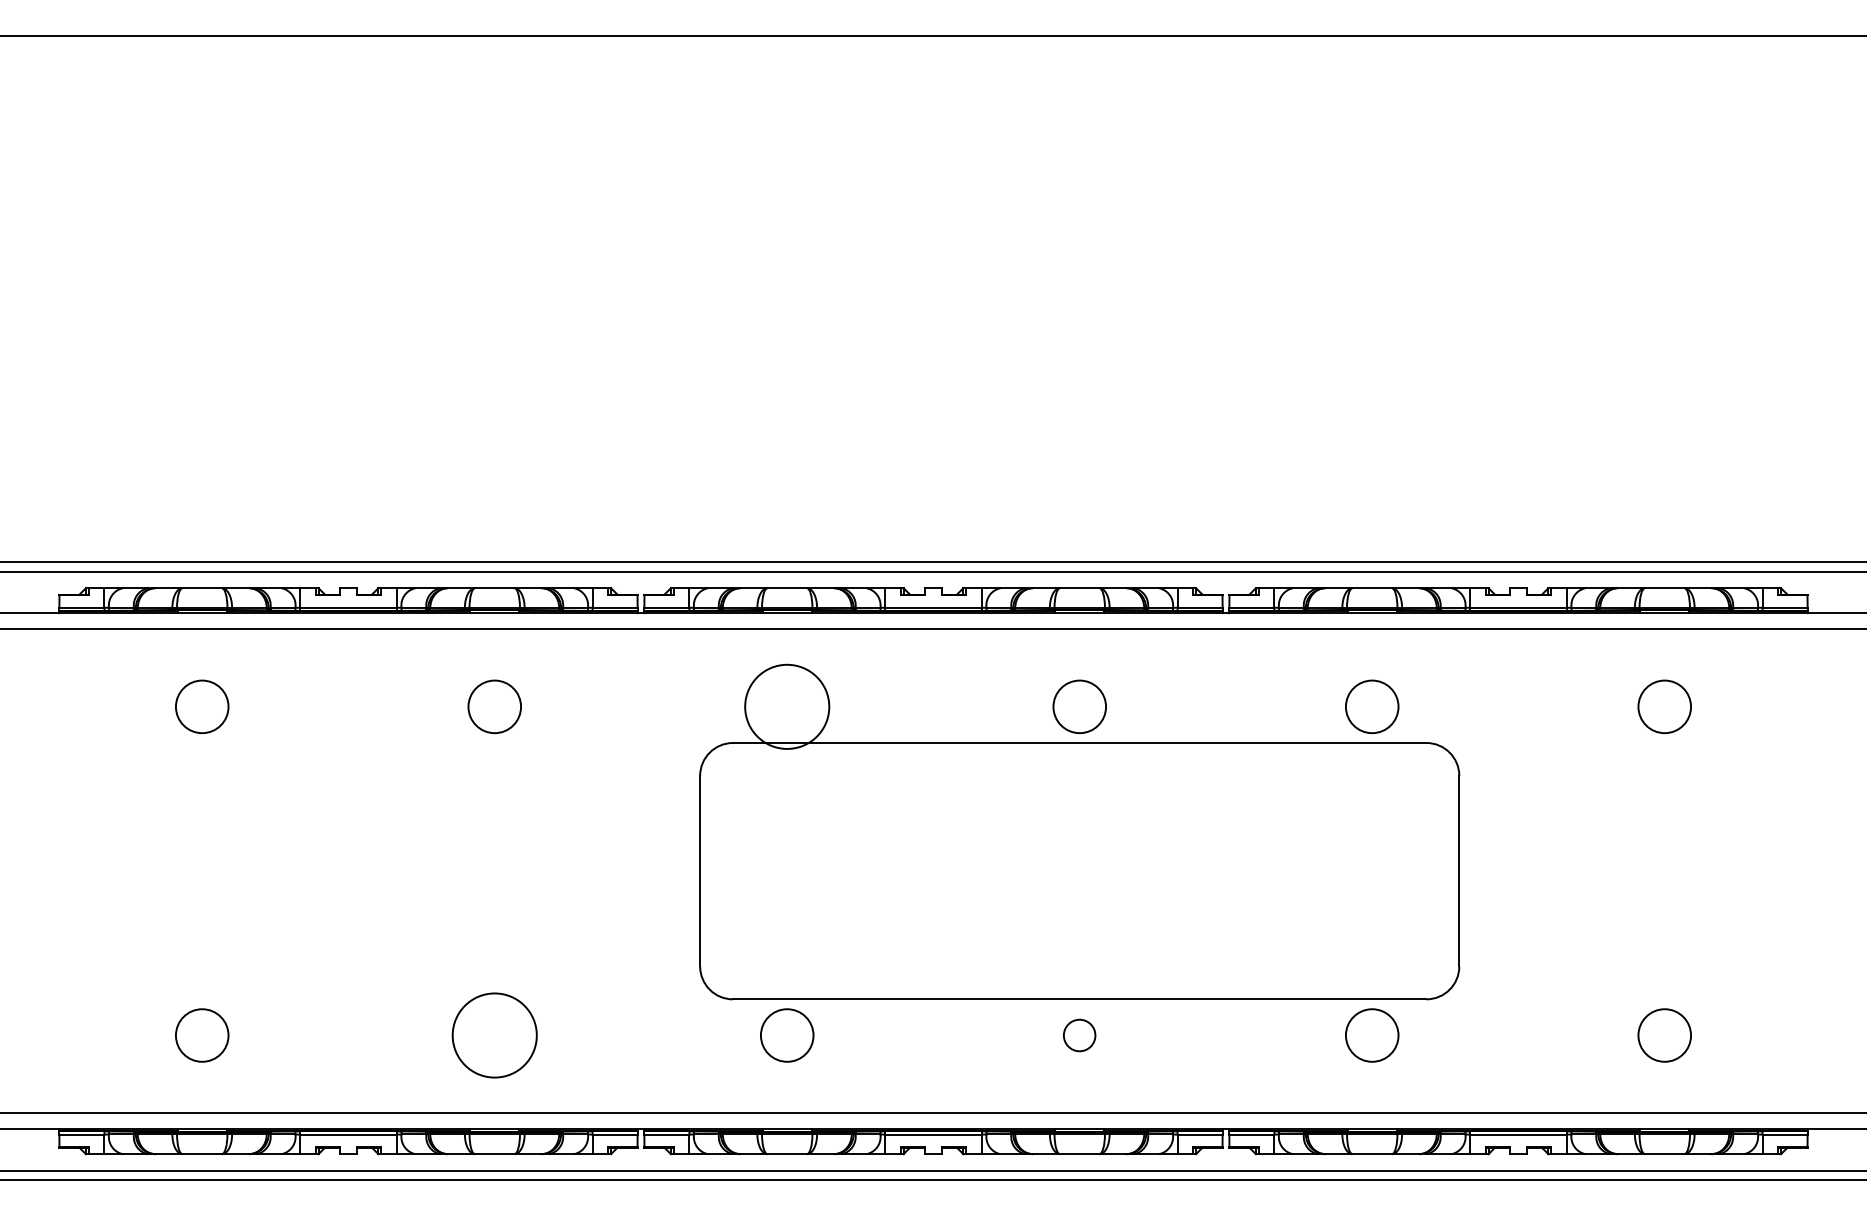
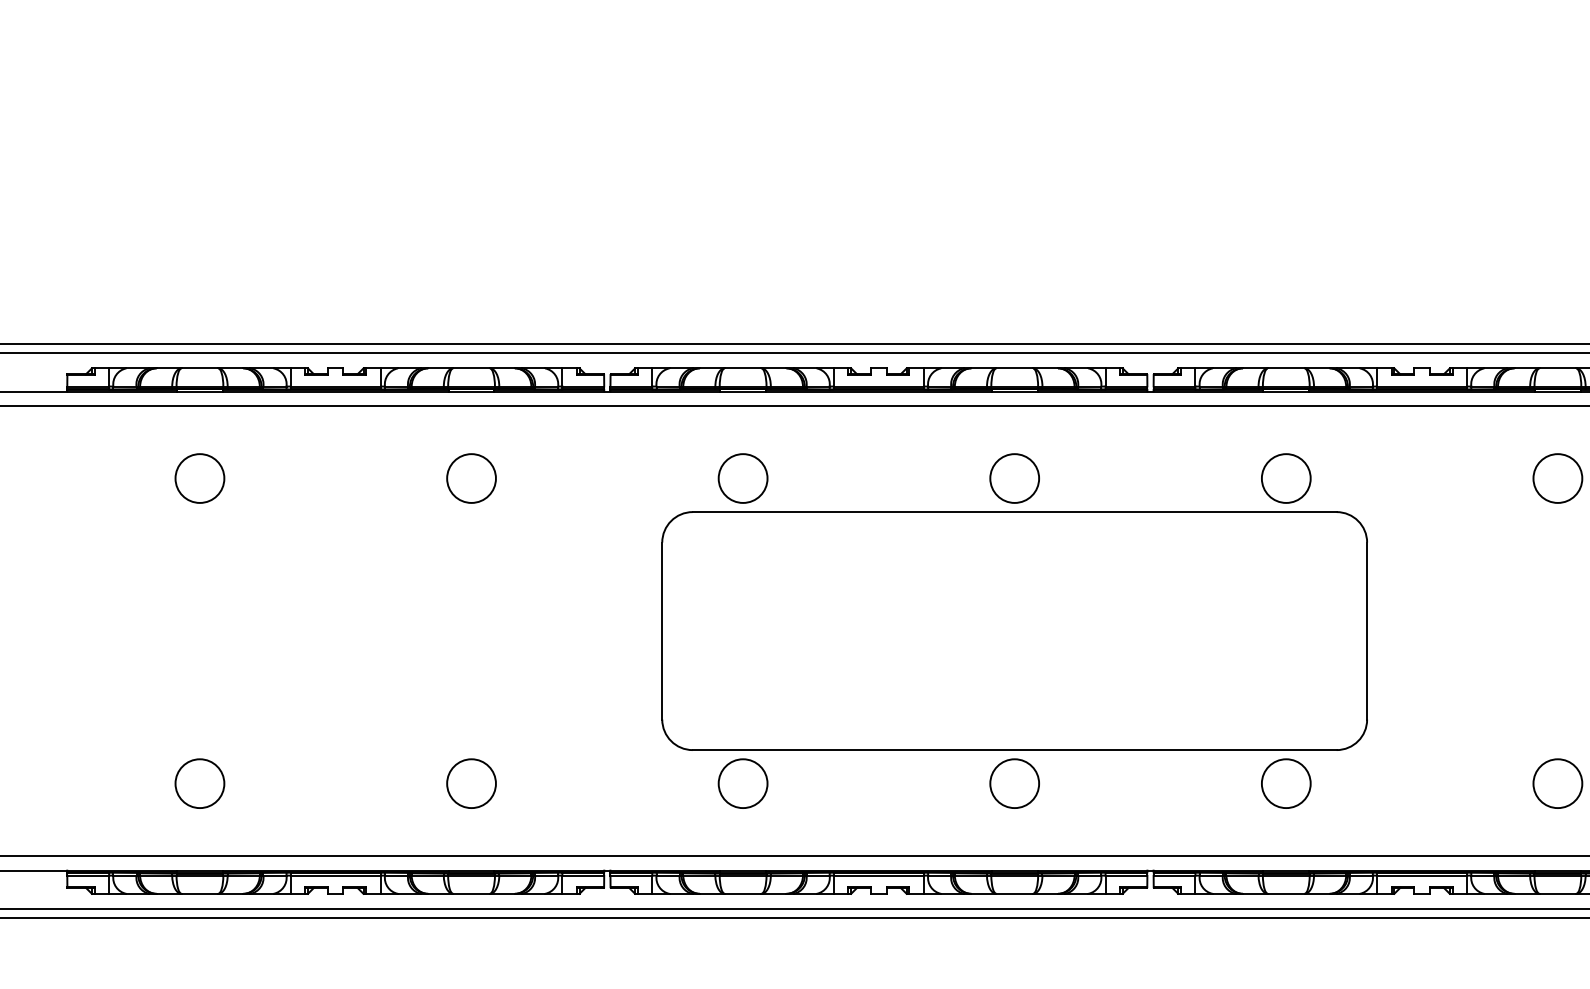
circle: (786, 706) -> (742, 478), size x0.62
circle: (494, 1035) -> (471, 783), size x0.62
circle: (1079, 1035) -> (1014, 783), size x1.67

